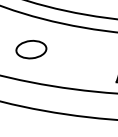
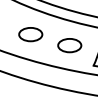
part: (82, 59) -> (69, 45), added

